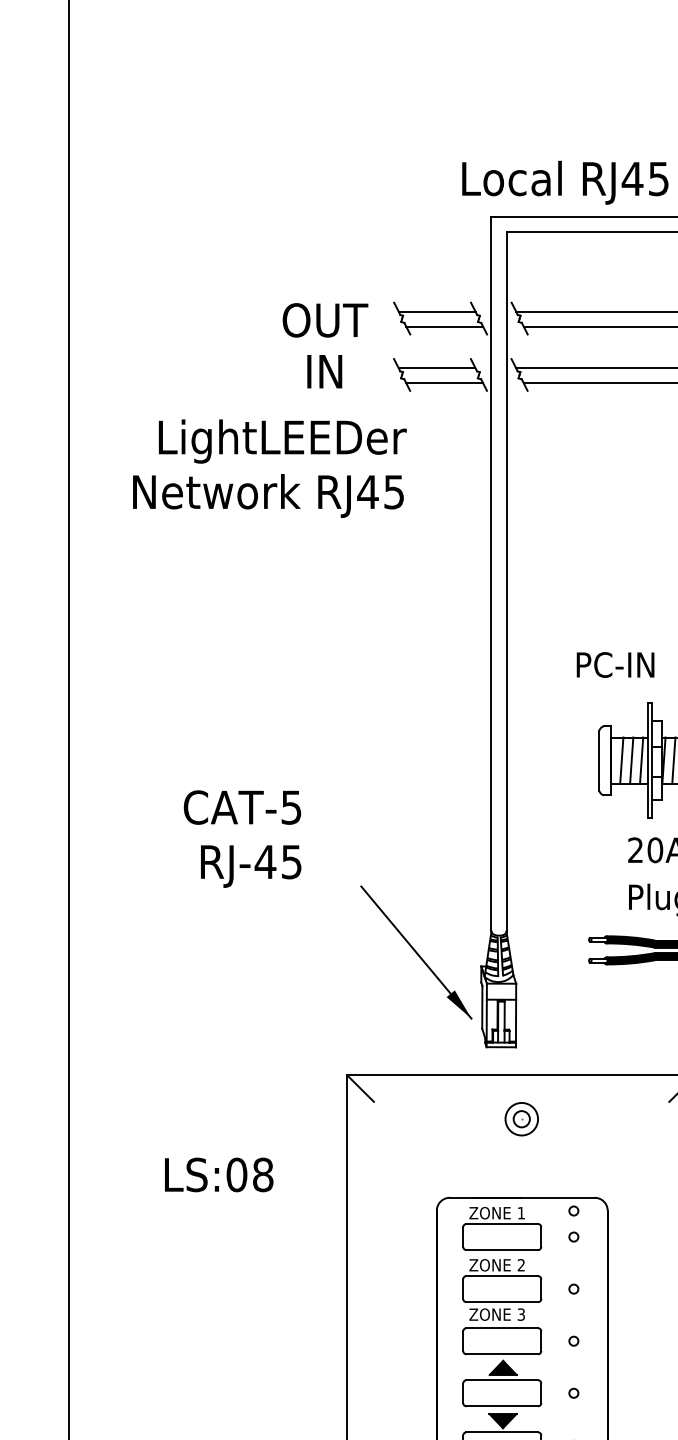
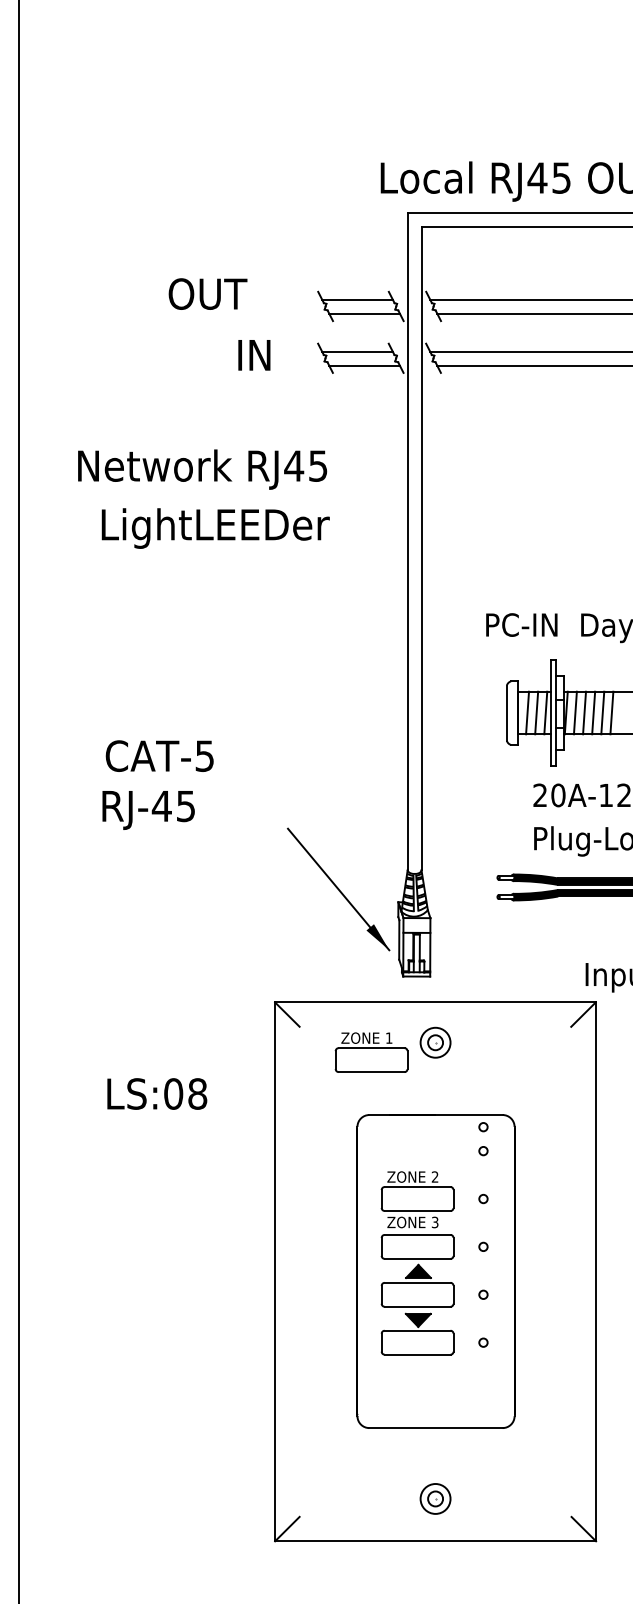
text: (324, 319) -> (207, 293), moved
text: (282, 441) -> (215, 528), moved
text: (242, 806) -> (159, 755), moved
text: (250, 866) -> (148, 810), moved
part: (502, 1228) -> (371, 1052), moved

